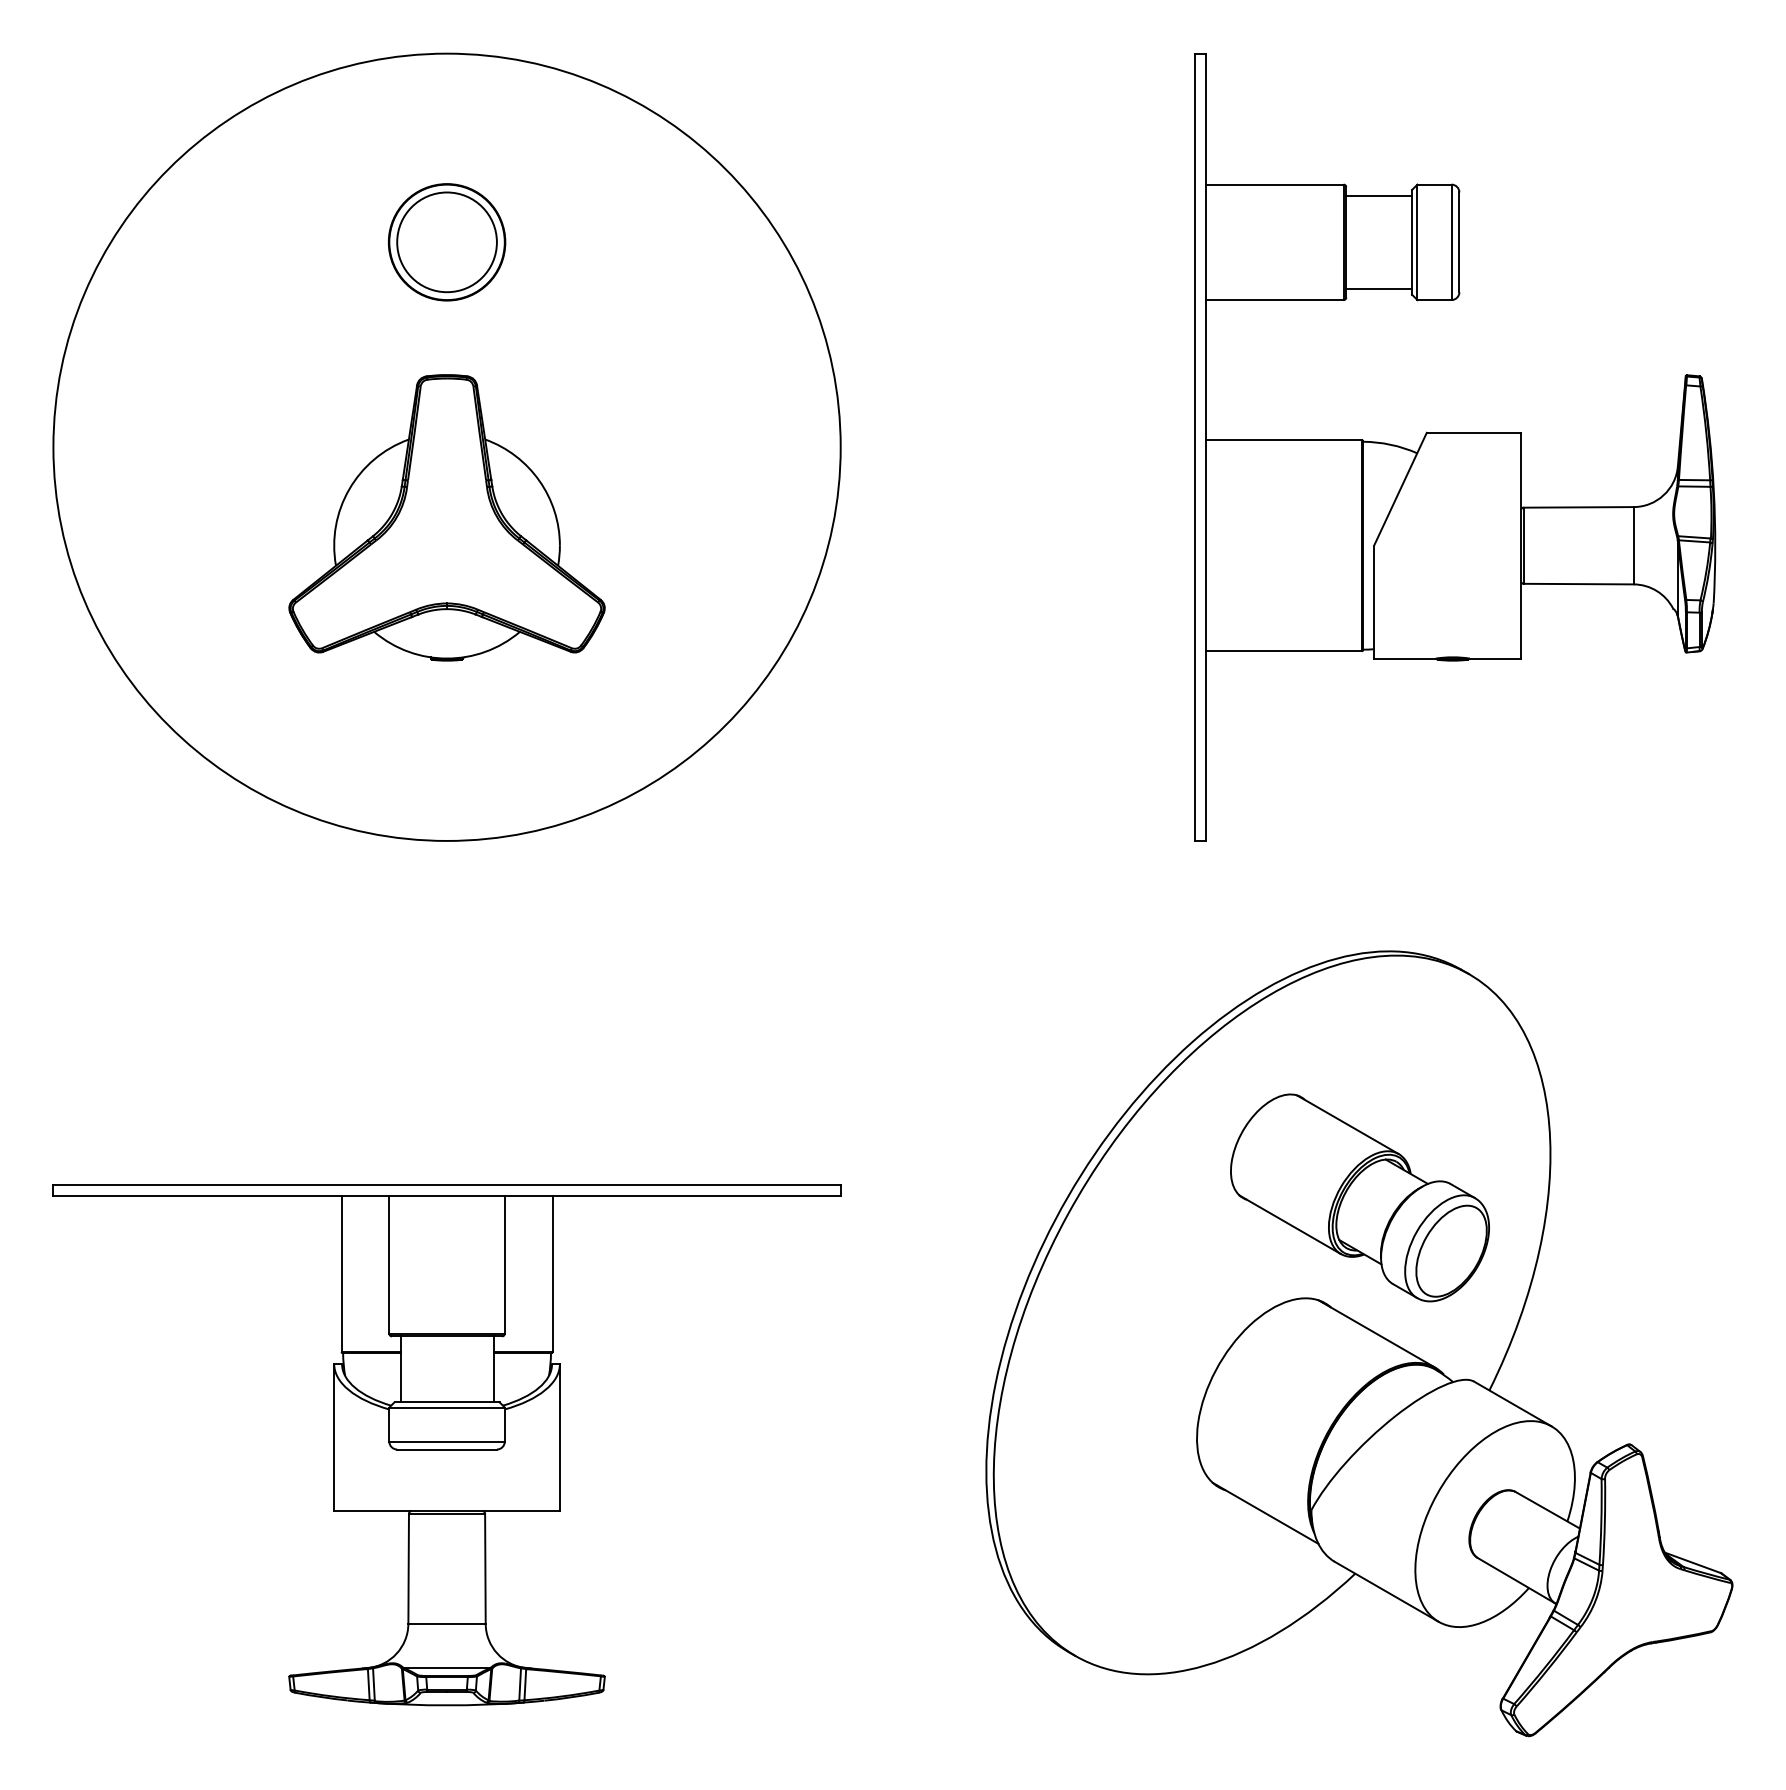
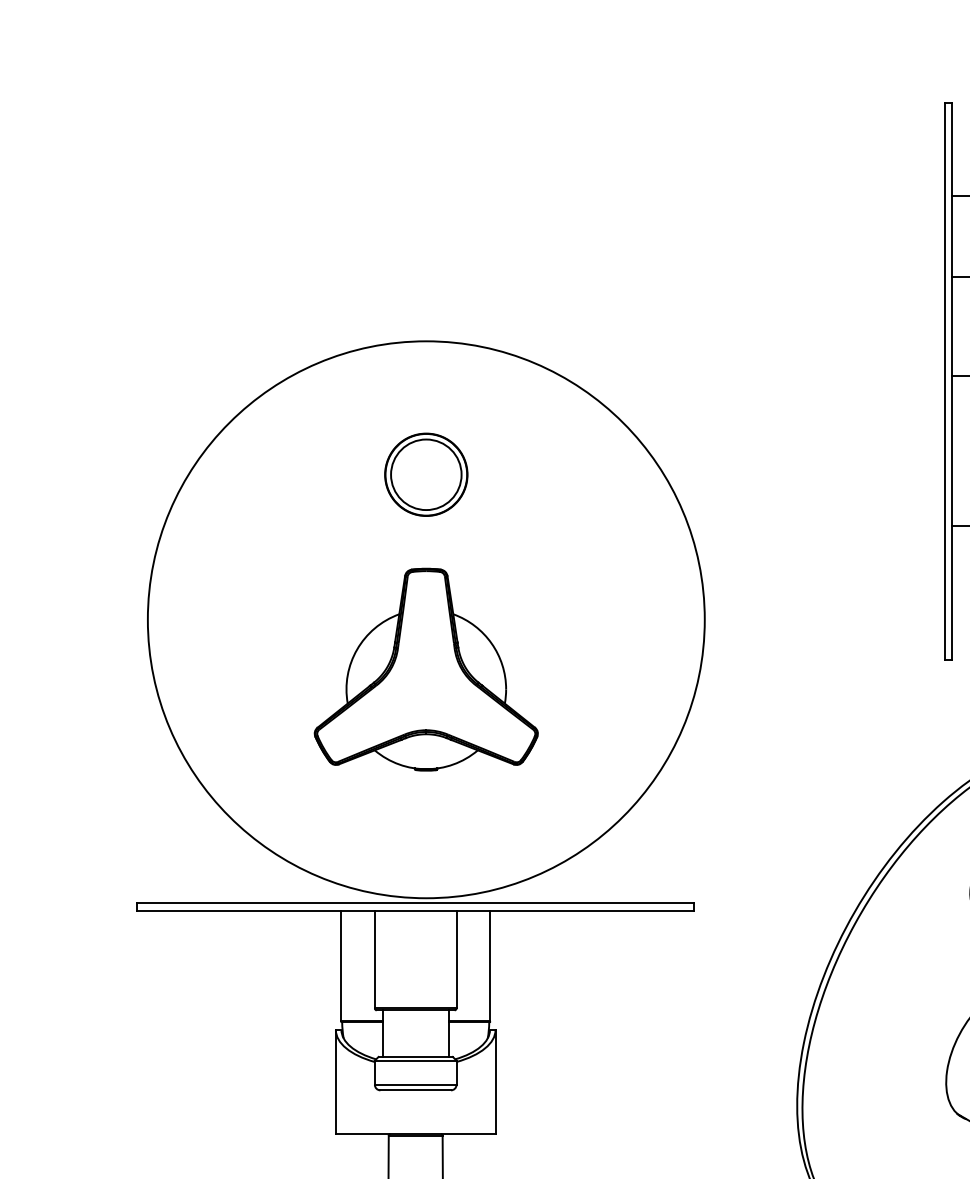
part: (446, 446) -> (425, 619), moved

